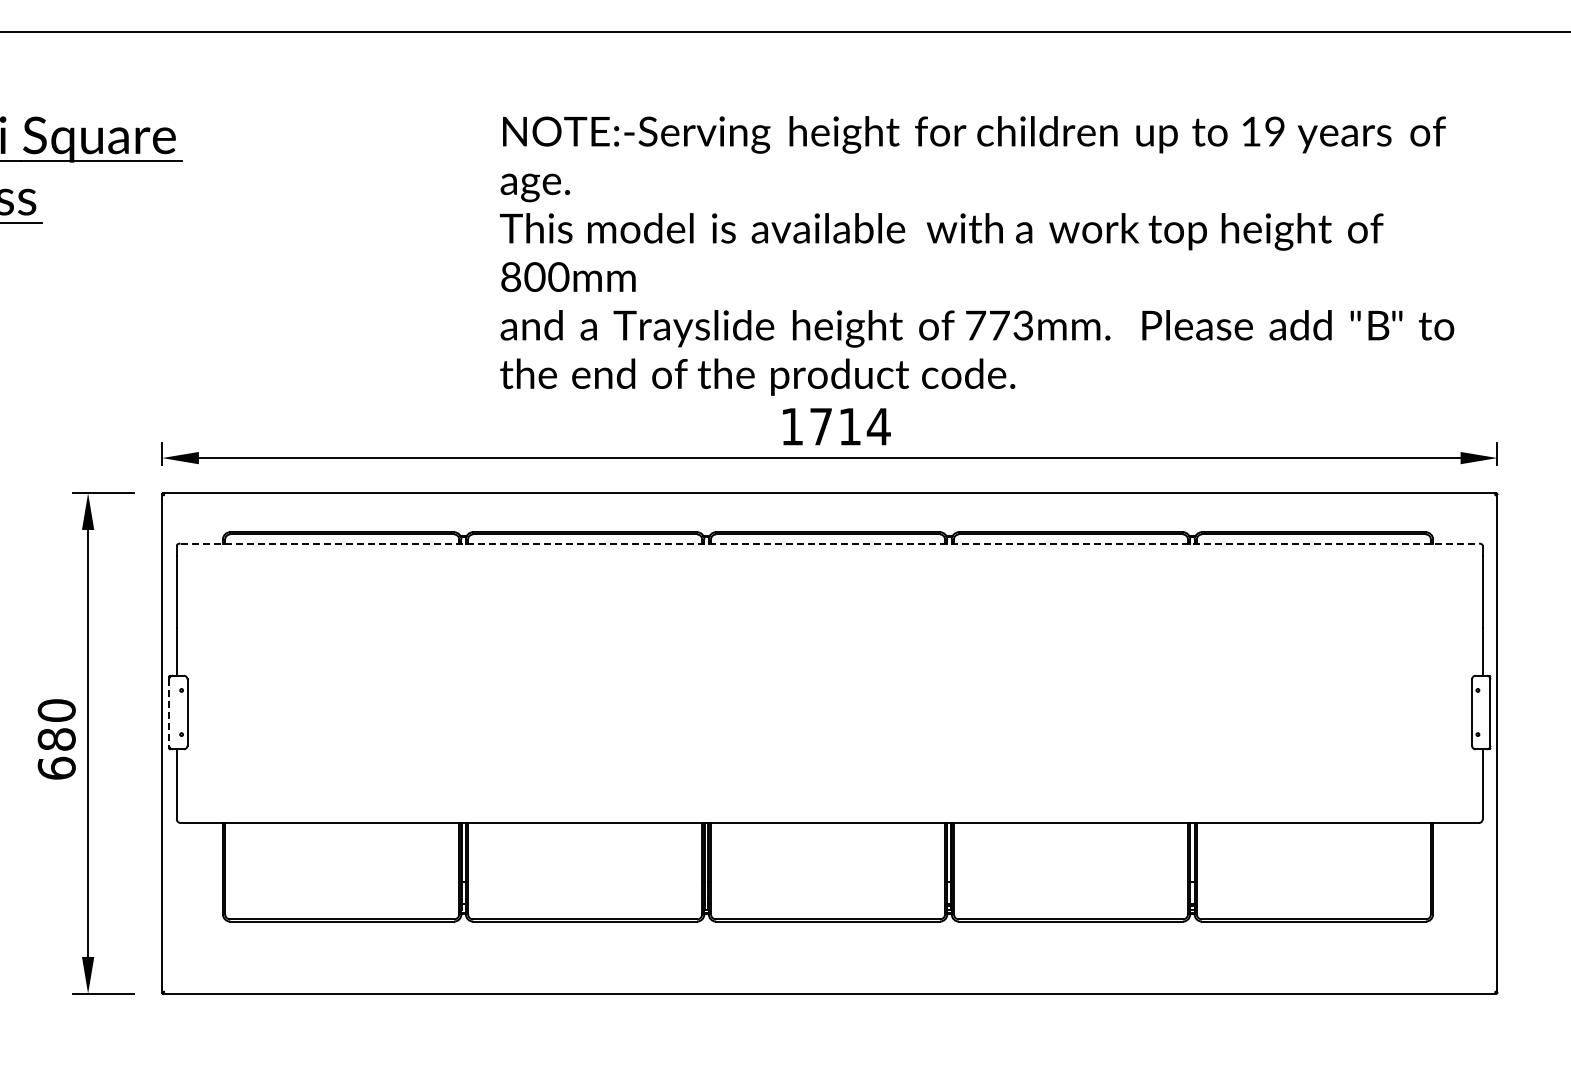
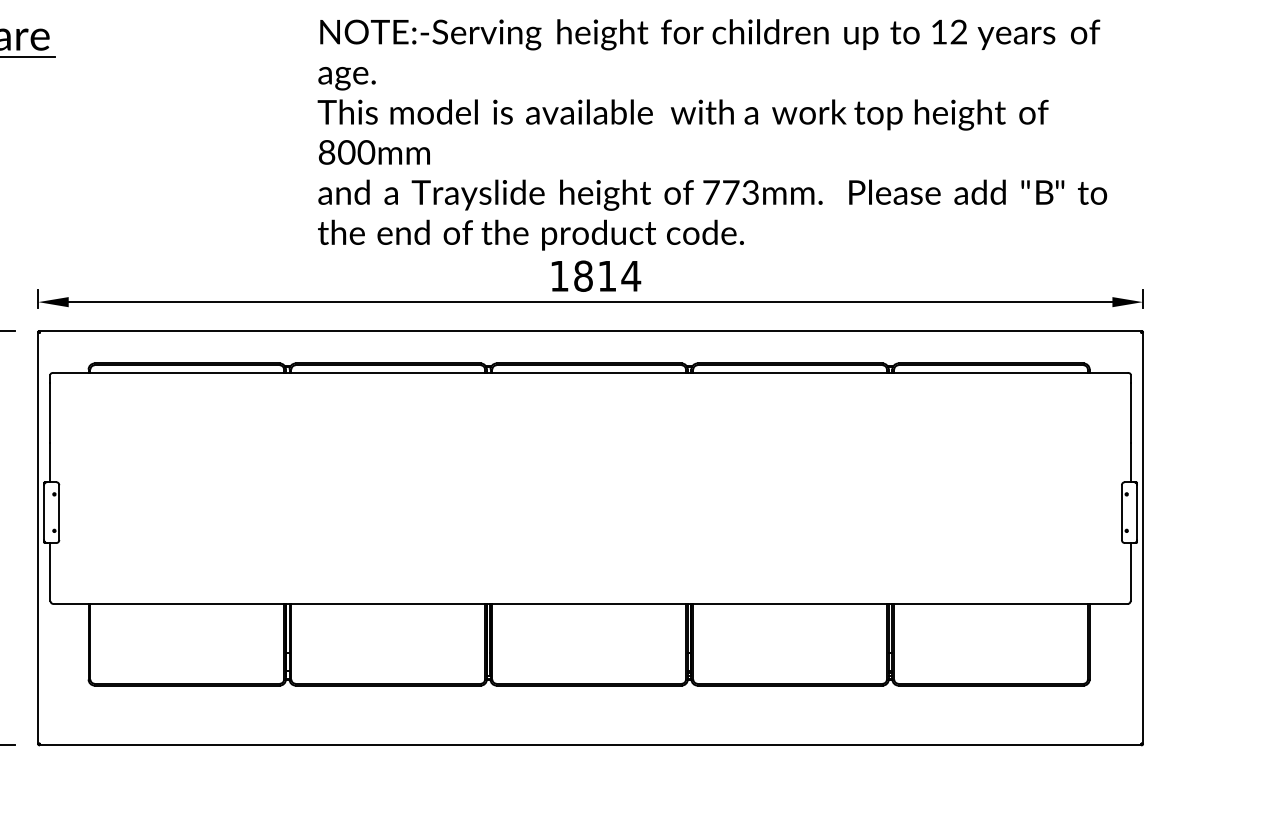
text: (1274, 131) -> (958, 31), 19 -> 12
text: (821, 426) -> (583, 276), 1714 -> 1814
line: (830, 543) -> (591, 372), dashed -> solid
line: (169, 713) -> (44, 513), dashed -> solid

